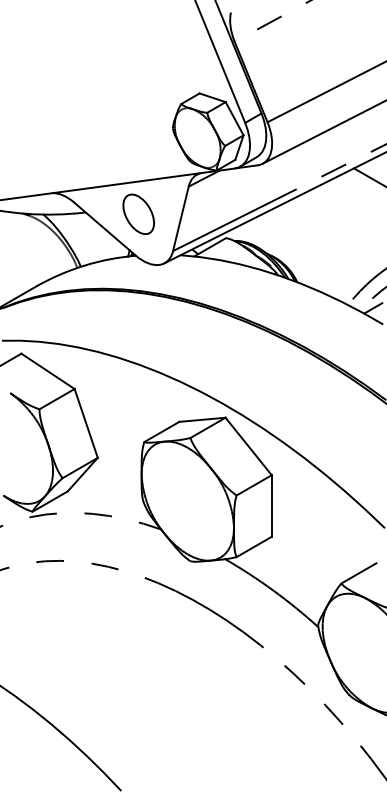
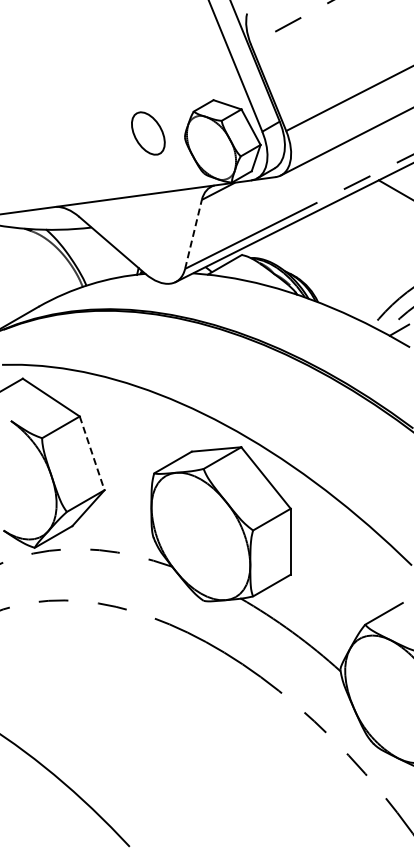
part: (138, 214) -> (148, 133), moved
line: (180, 218) -> (193, 233), solid -> dashed
line: (86, 423) -> (92, 453), solid -> dashed

